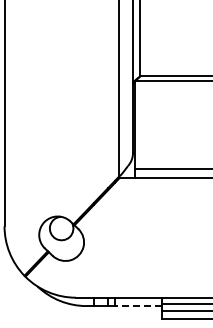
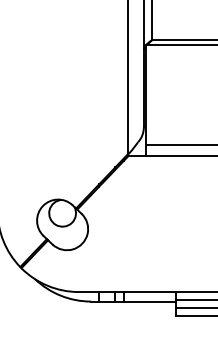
line: (137, 306) -> (148, 302), dashed -> solid

